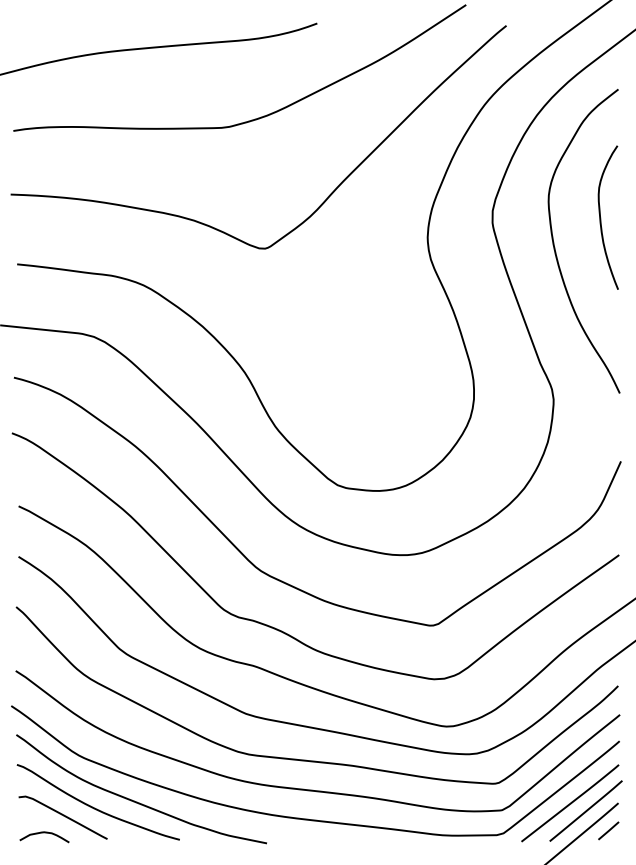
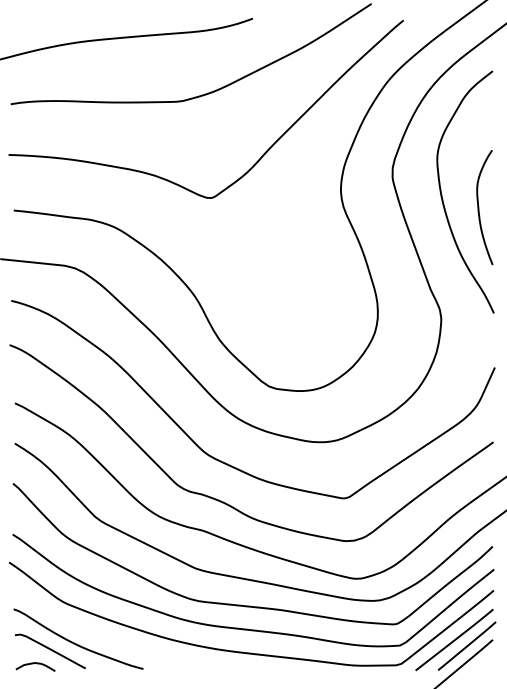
curve: (601, 217) -> (479, 207), moved
curve: (137, 801) -> (109, 638), removed
line: (608, 830) -> (484, 661), removed

